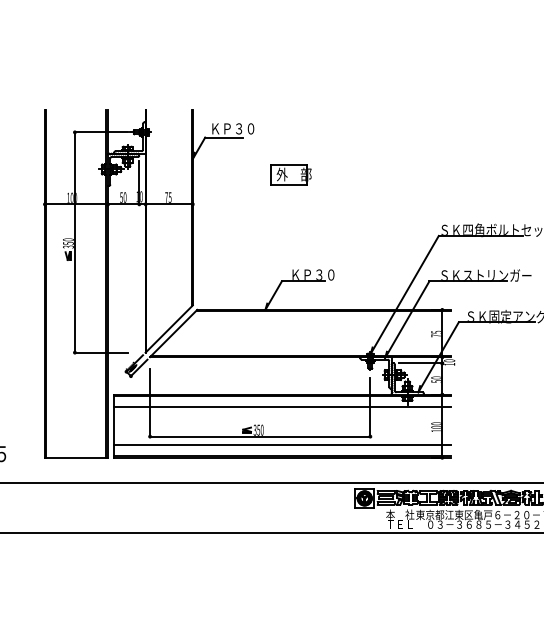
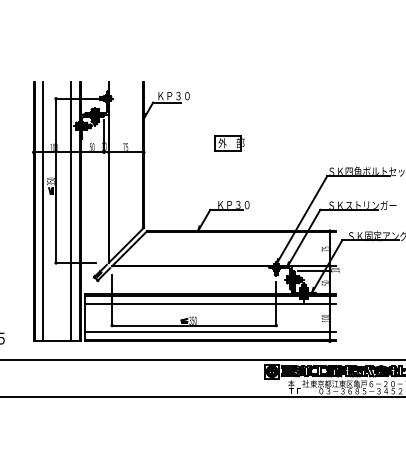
part: (291, 175) -> (229, 143), moved
line: (58, 283) -> (43, 211), added
line: (95, 283) -> (71, 211), added

